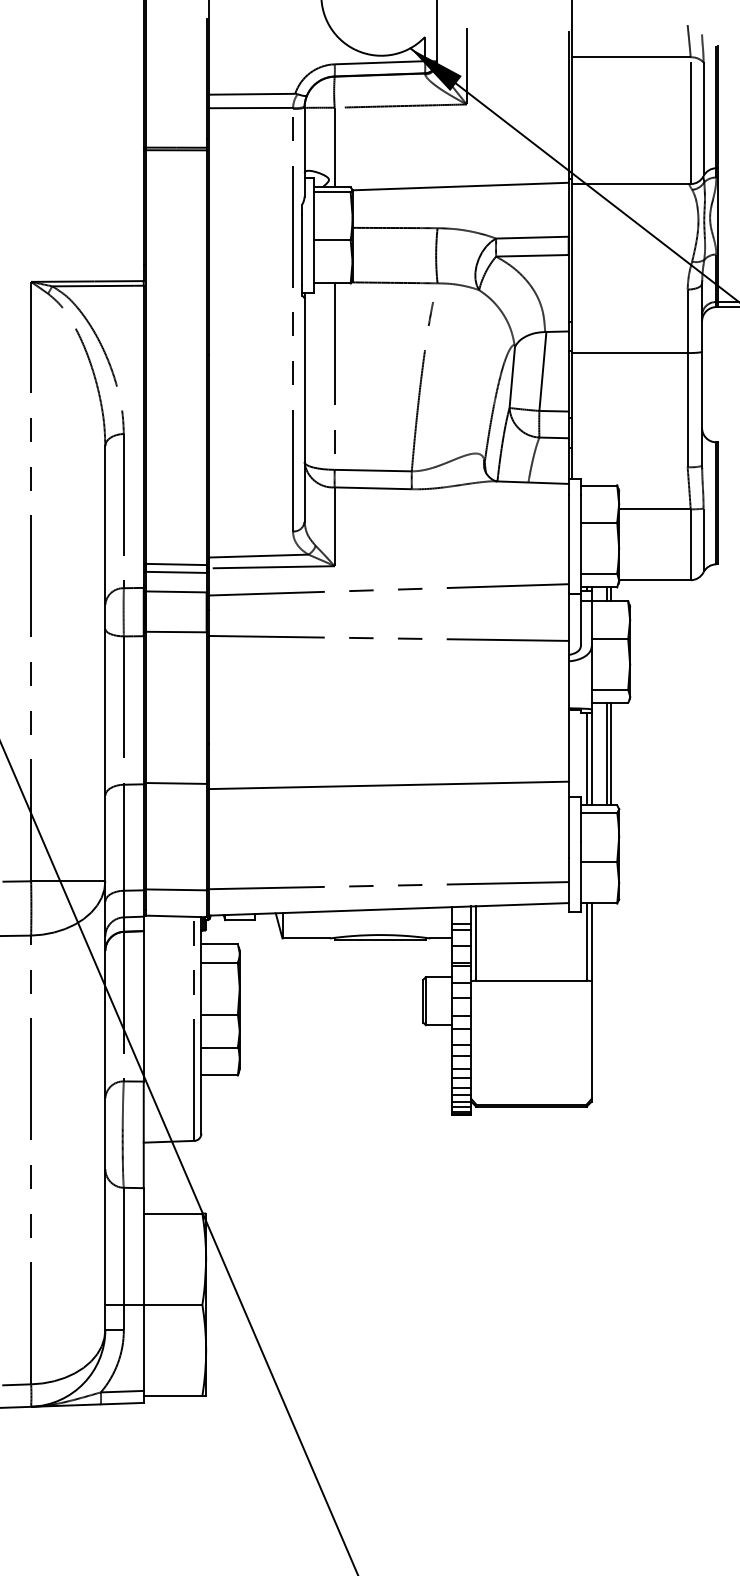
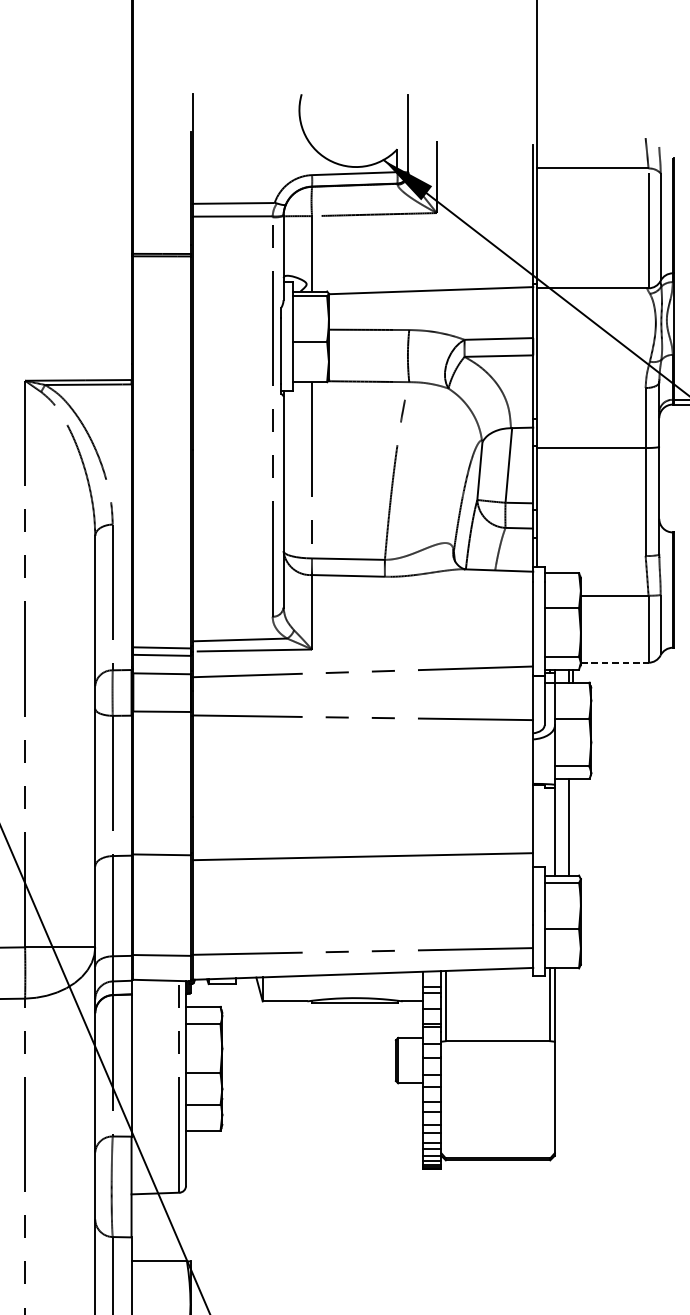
line: (654, 580) -> (614, 663), solid -> dashed
line: (610, 753) -> (572, 826), removed
line: (586, 759) -> (550, 832), removed

